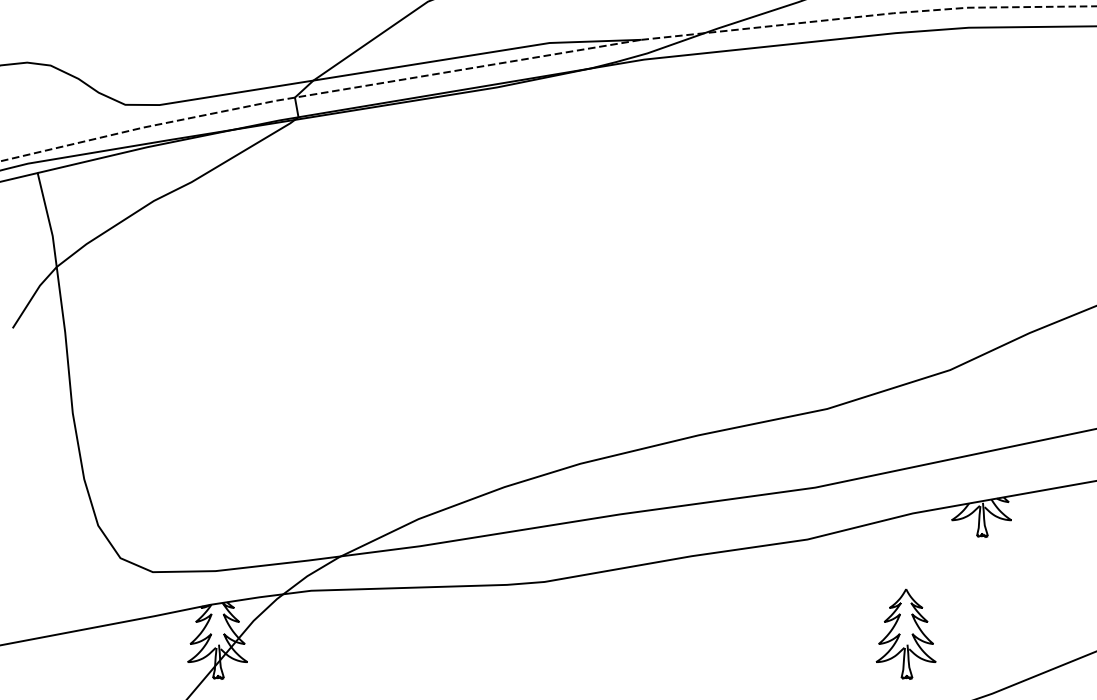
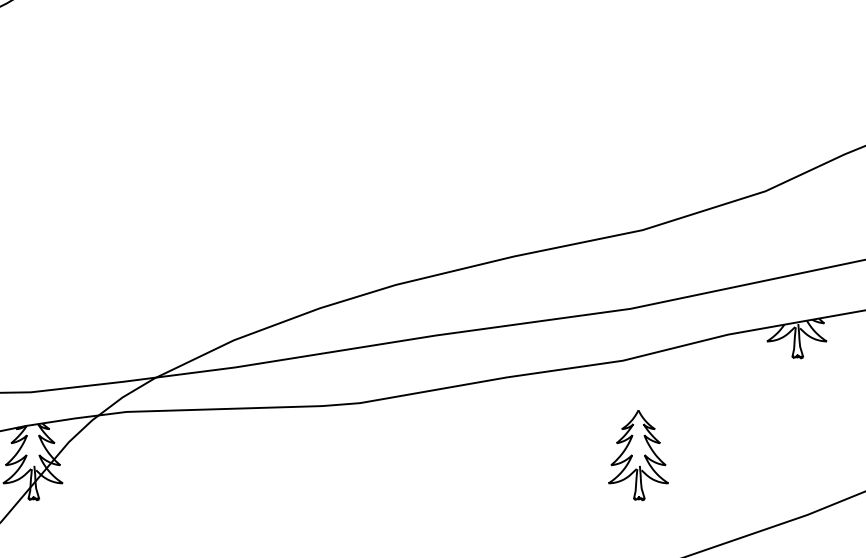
part: (905, 633) -> (637, 454), moved

